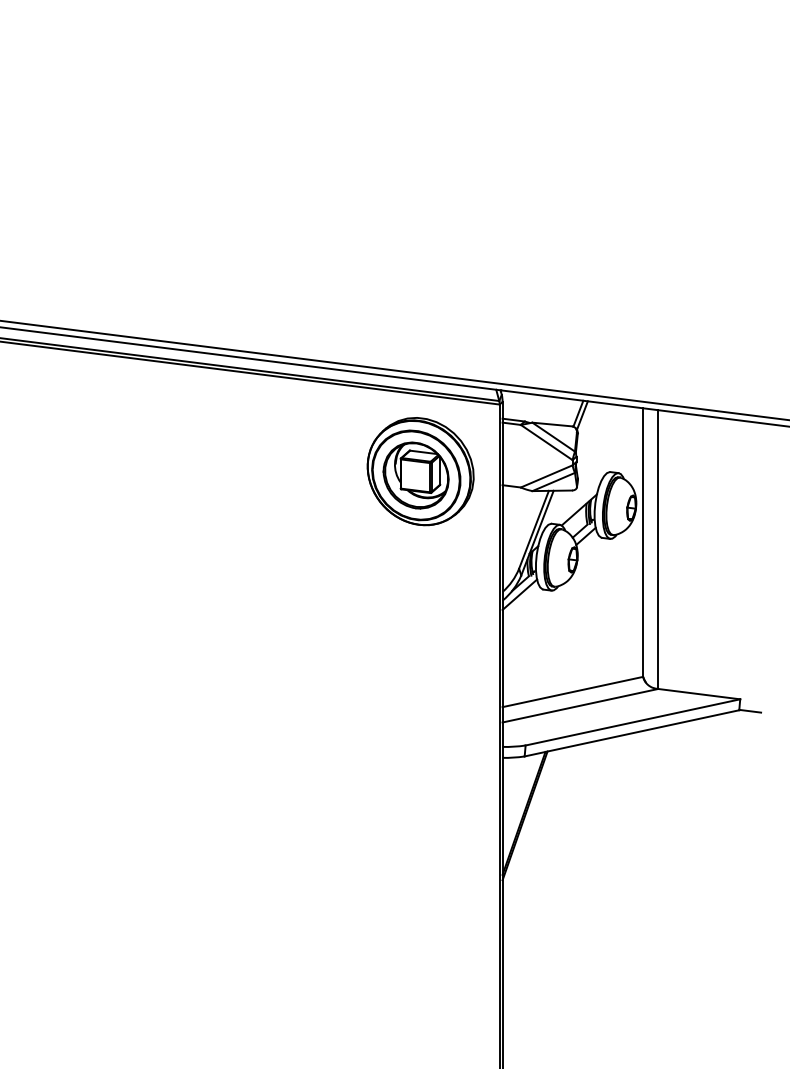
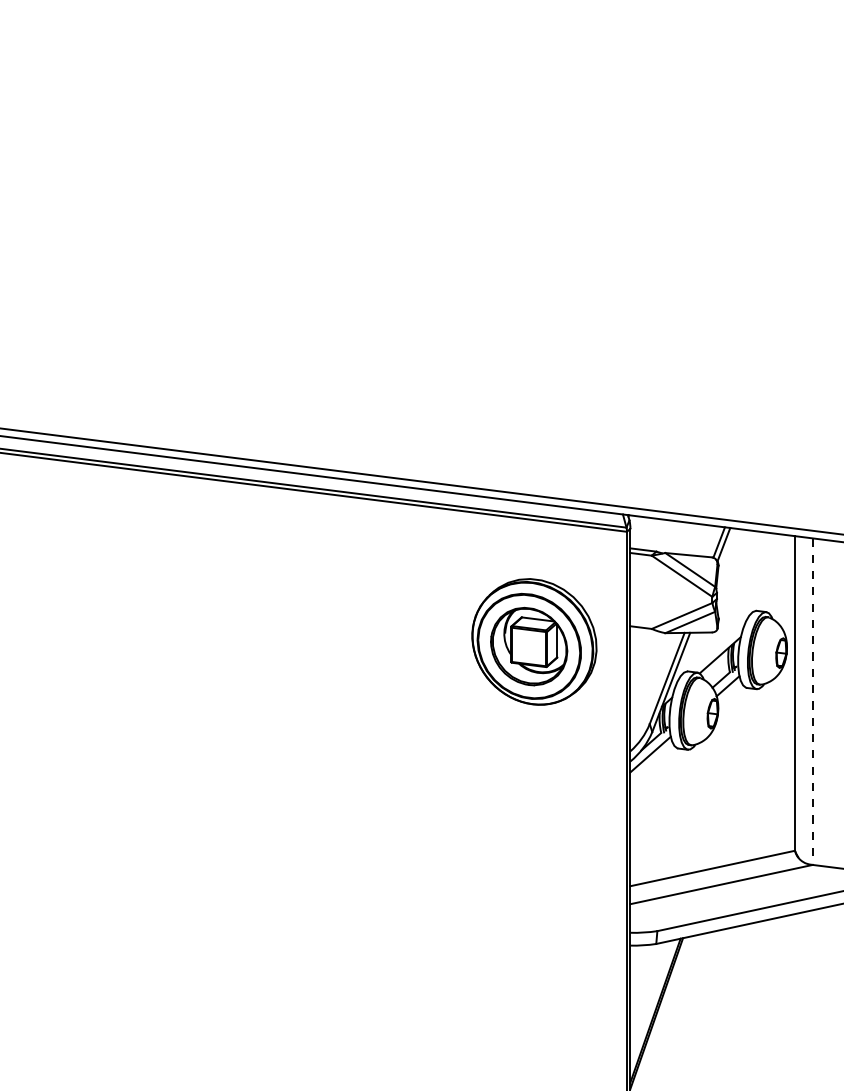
part: (420, 471) -> (534, 641), moved
line: (658, 550) -> (813, 702), solid -> dashed

